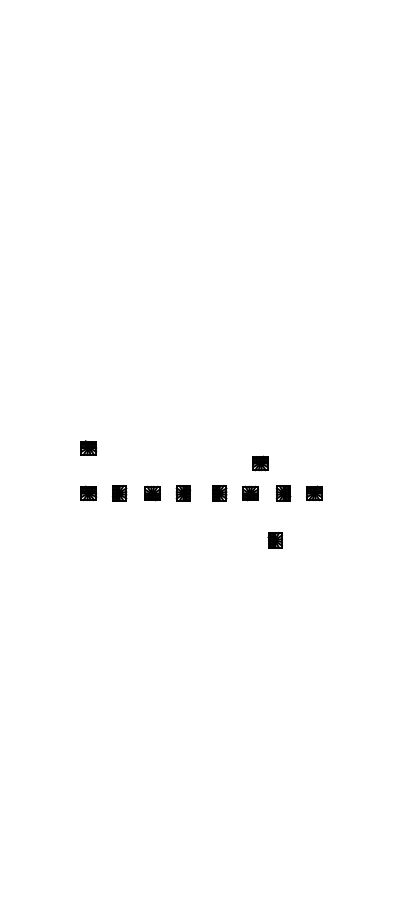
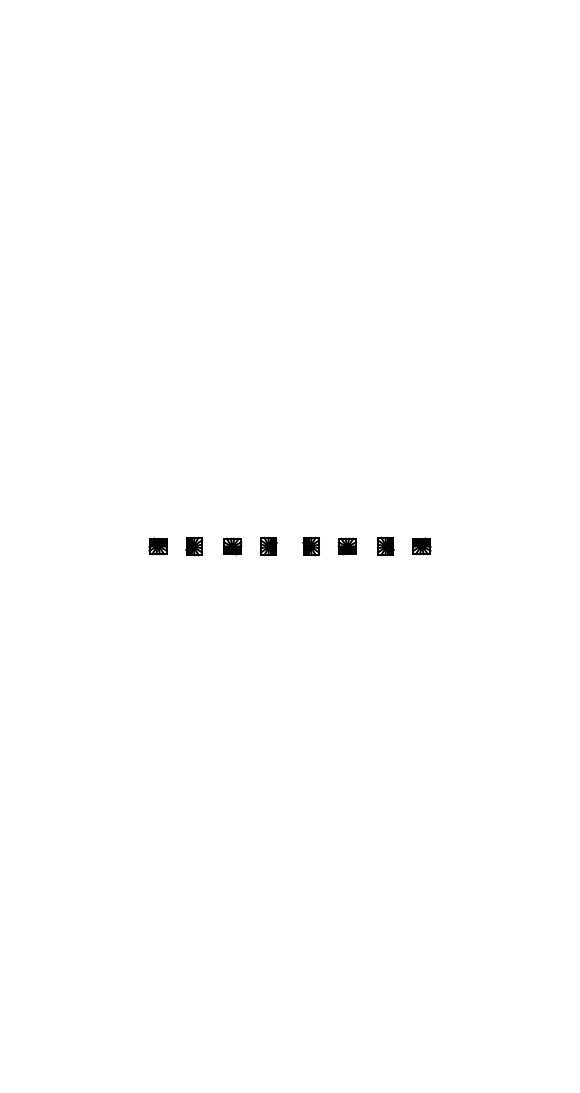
part: (88, 448) -> (157, 493), removed
part: (260, 463) -> (358, 511), removed
part: (274, 540) -> (375, 601), removed

